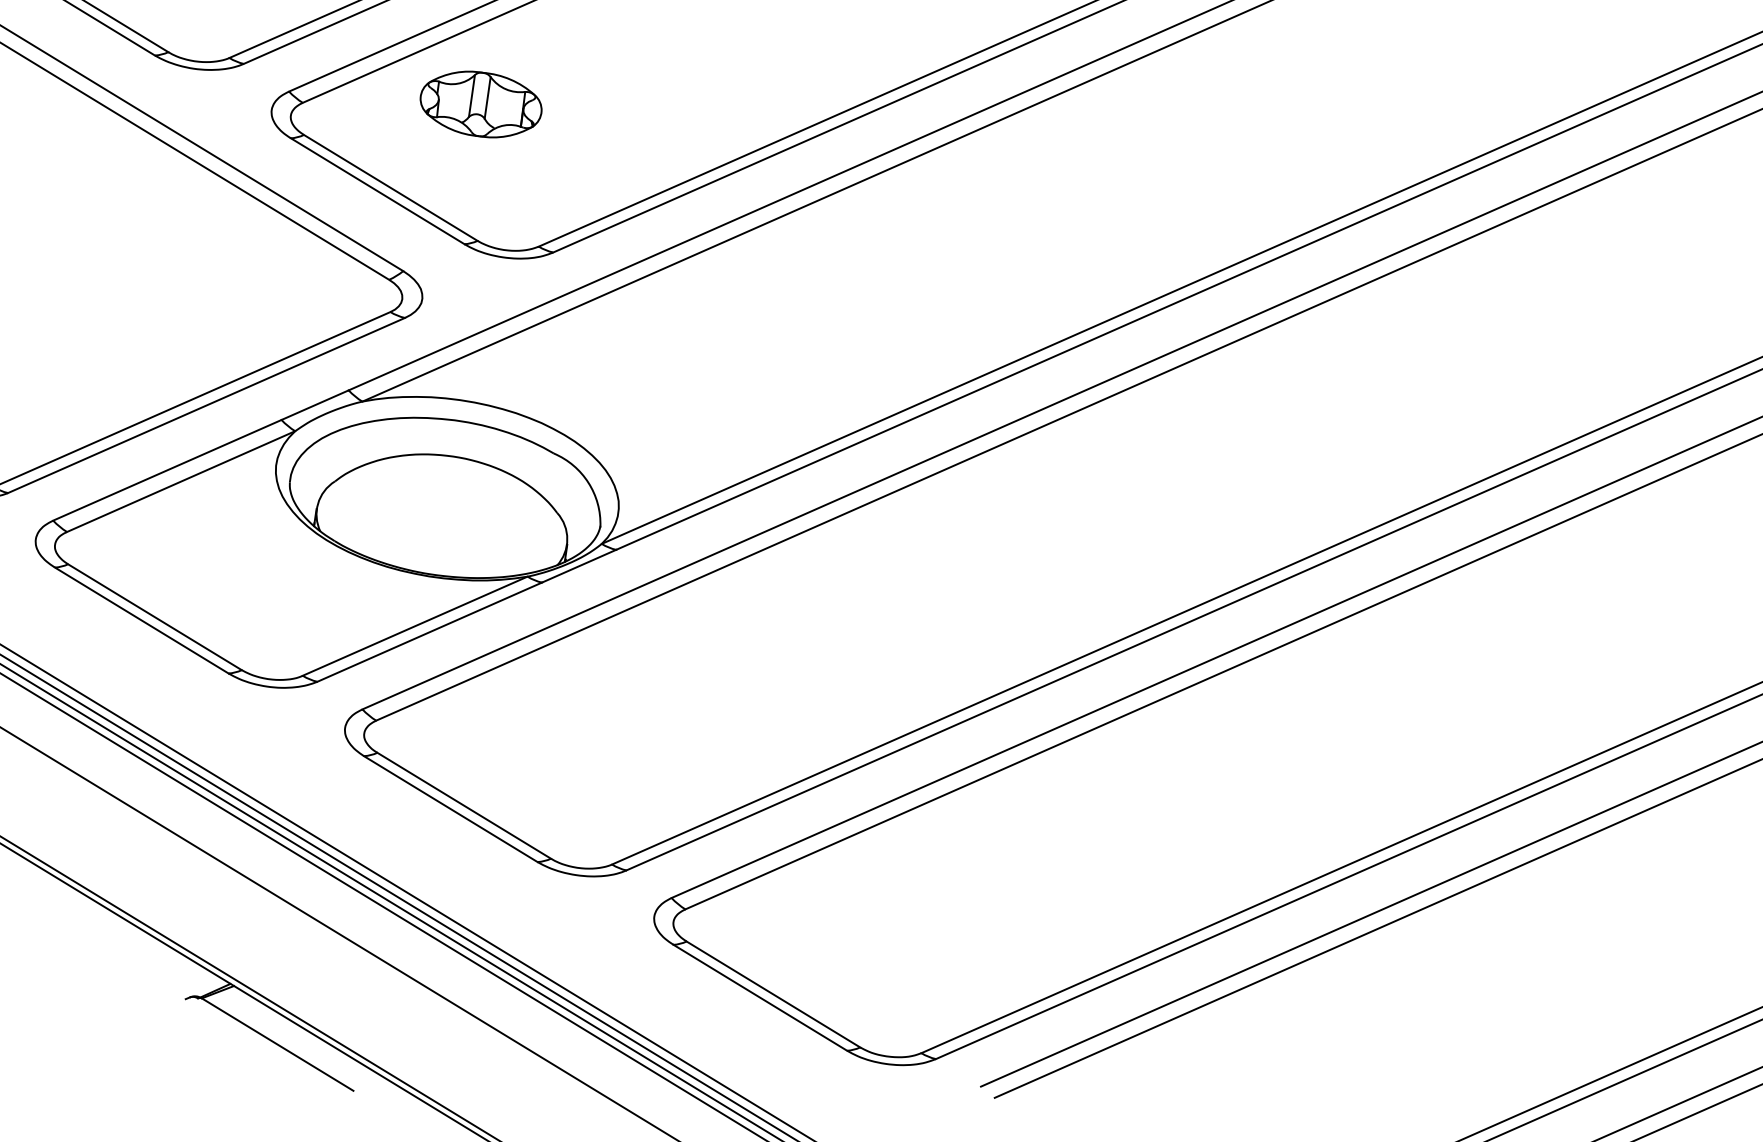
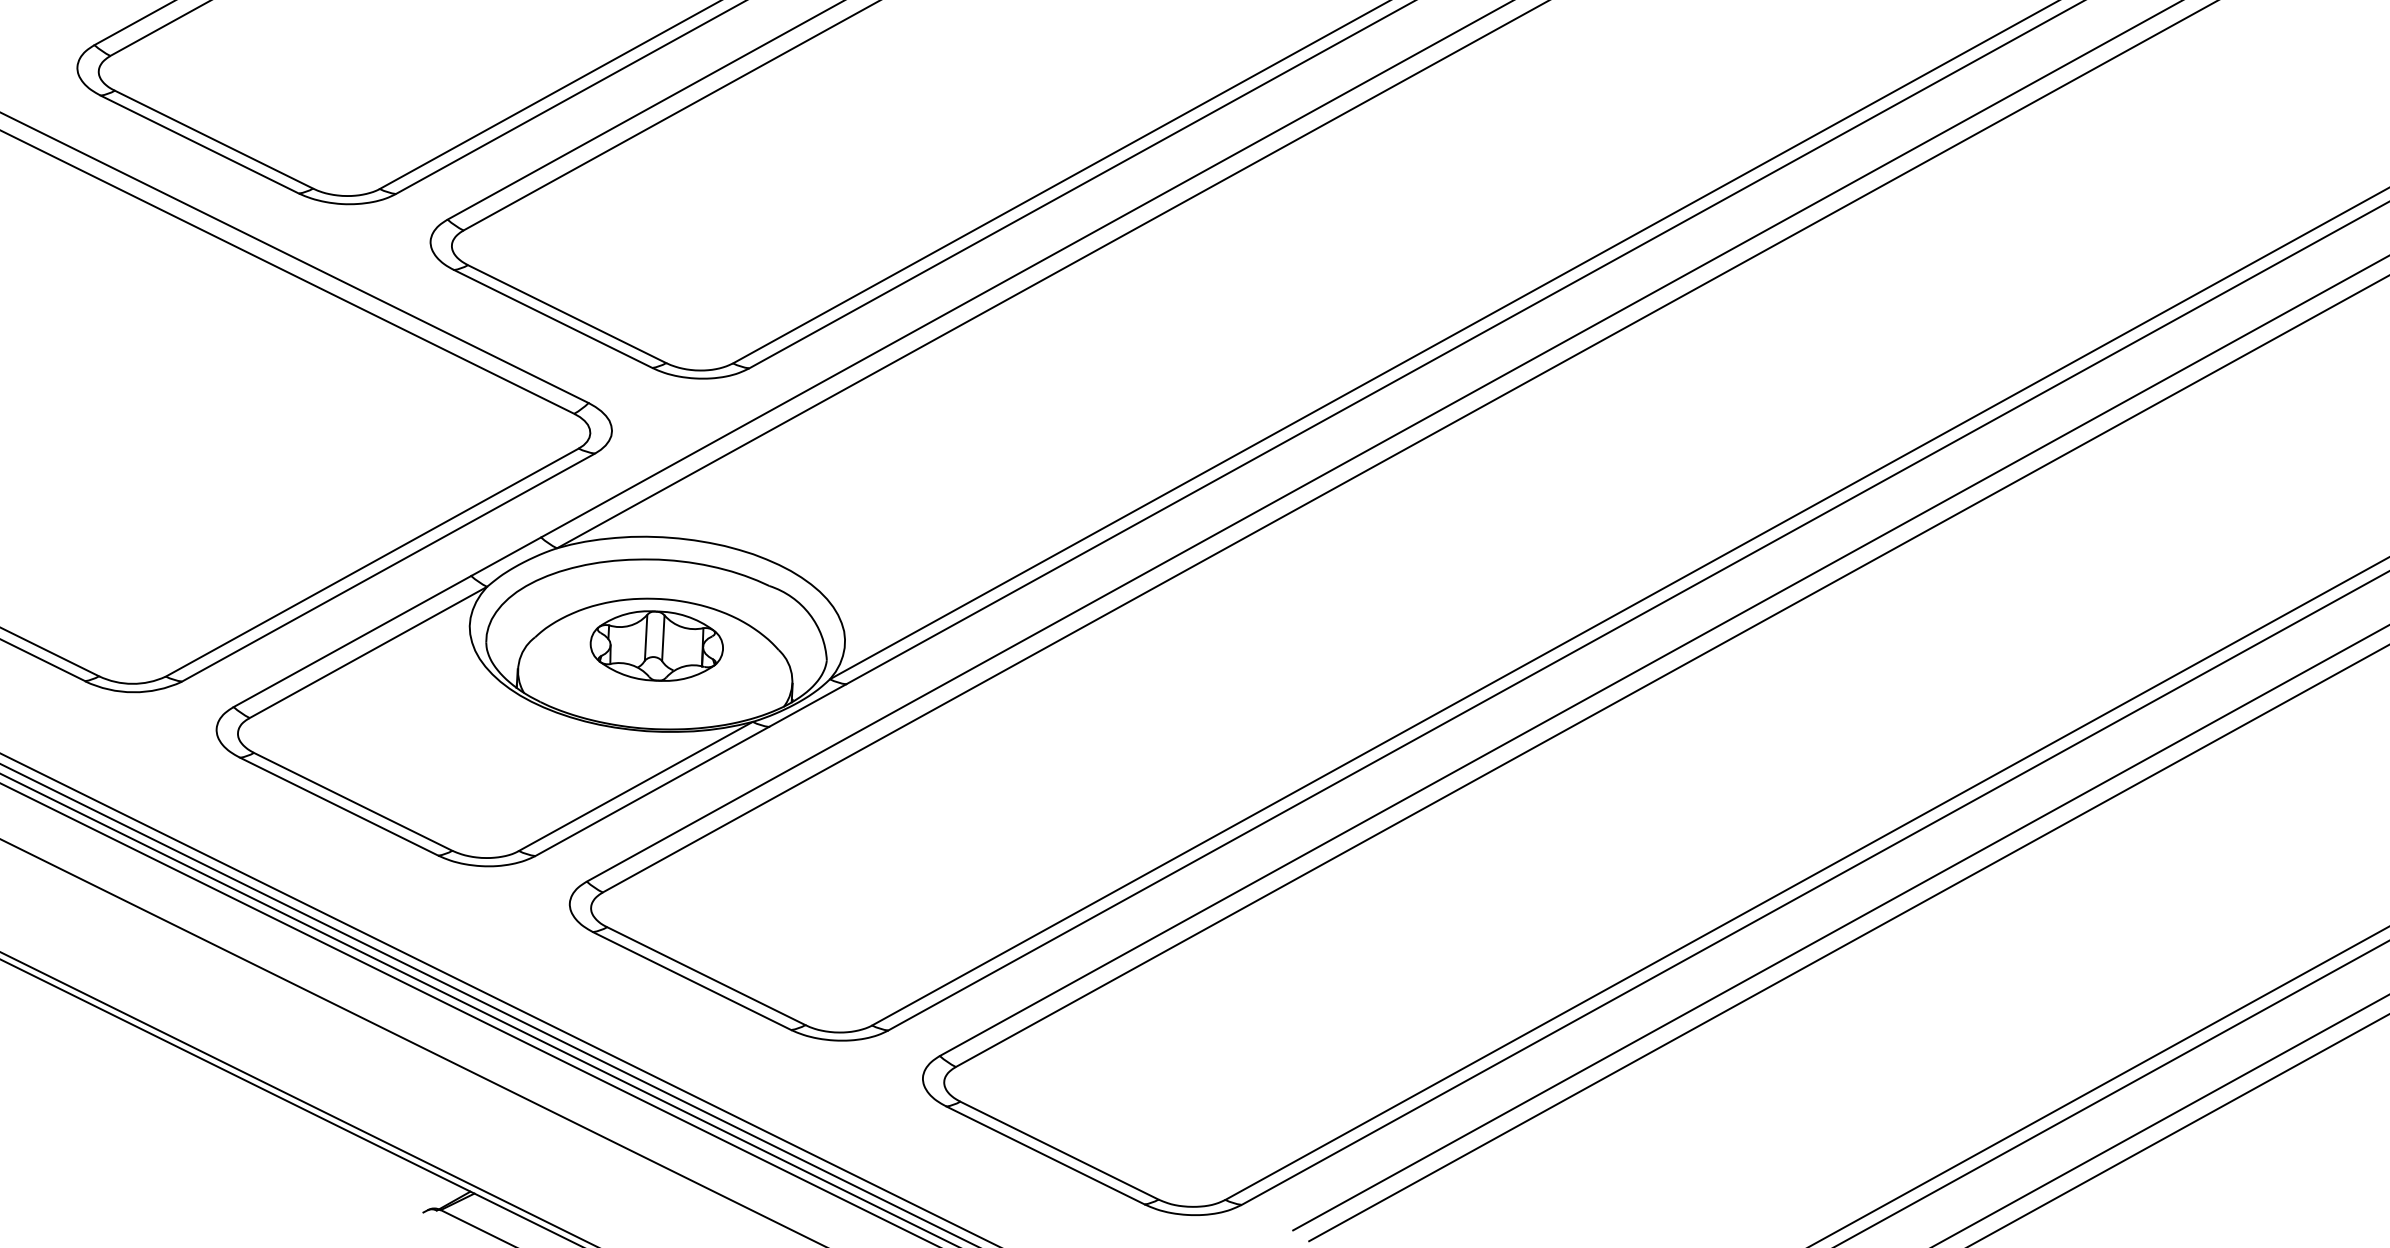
part: (480, 103) -> (656, 645), moved

